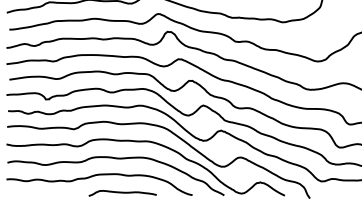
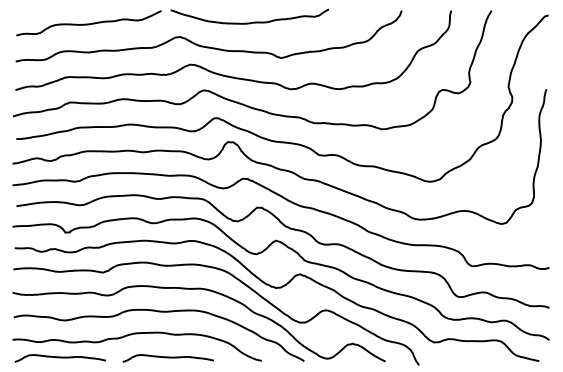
curve: (41, 193) -> (59, 358), added

